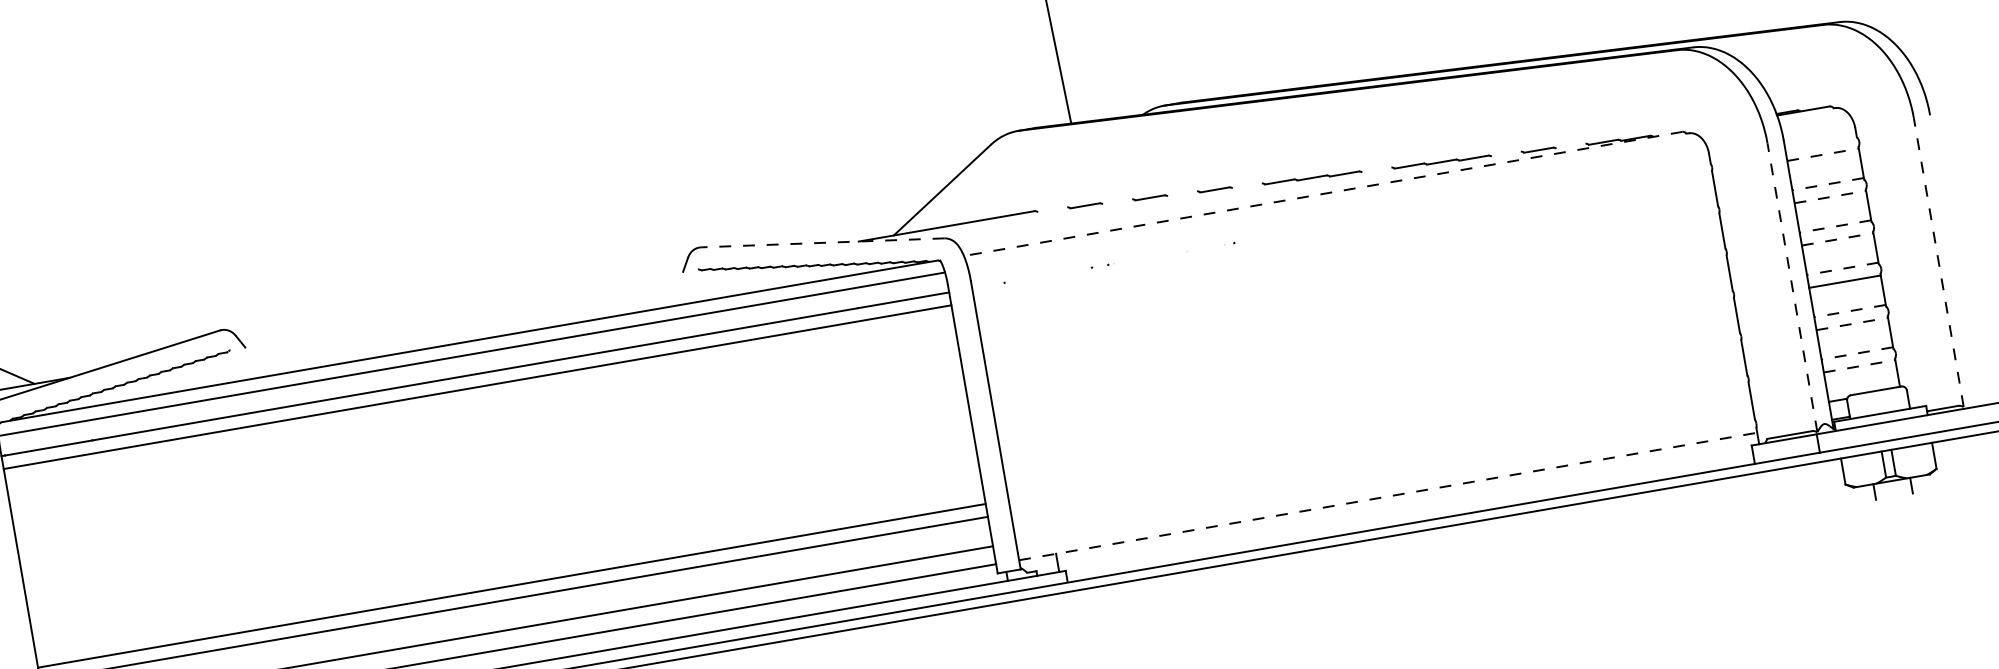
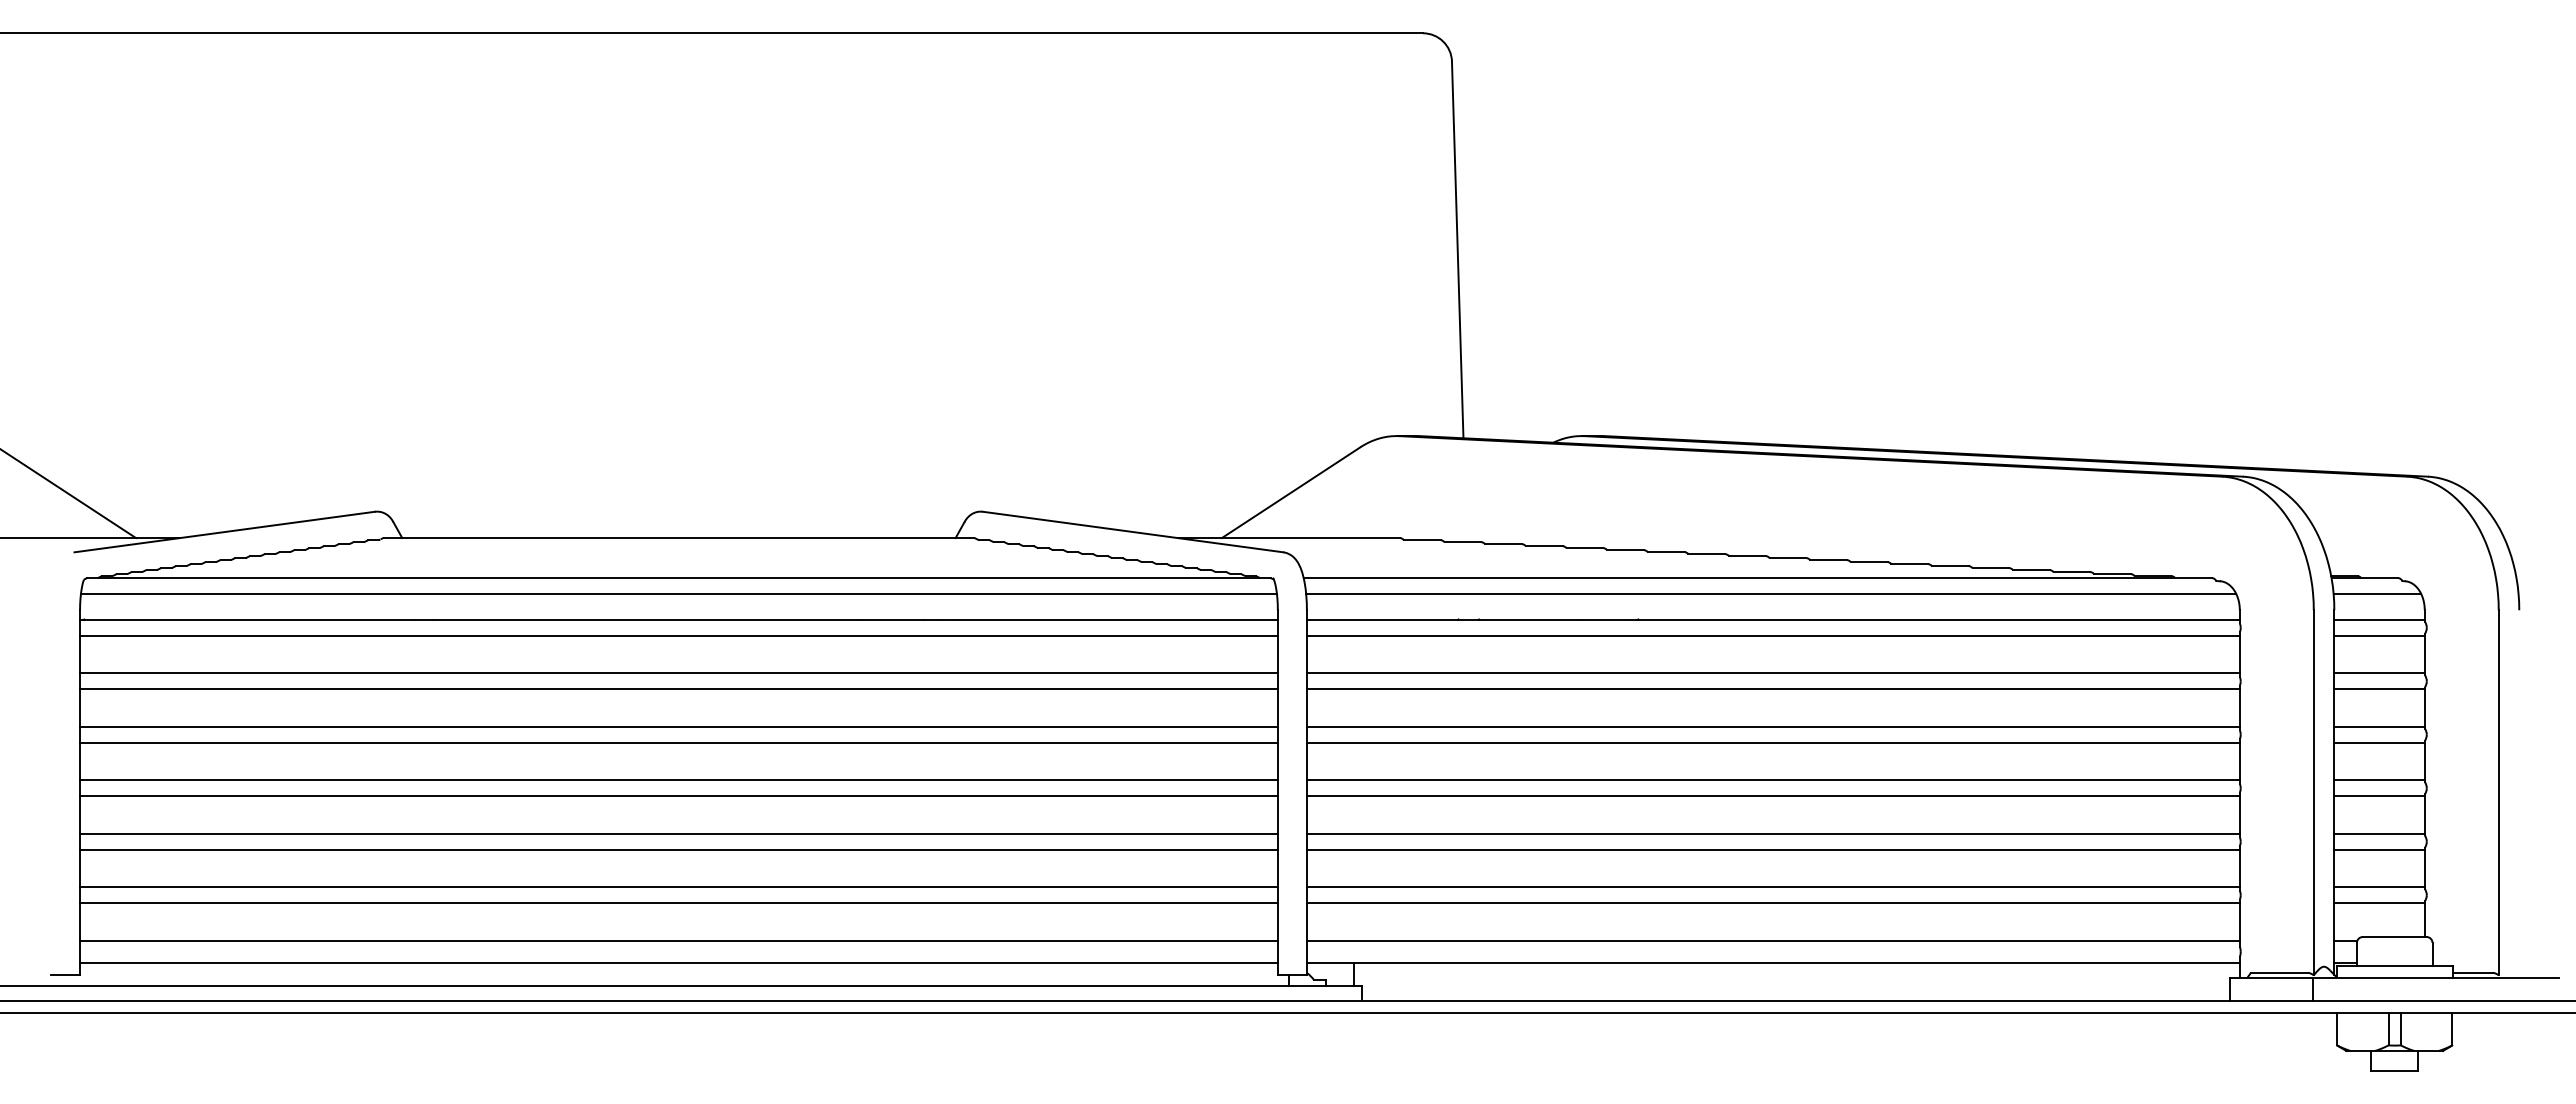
line: (1815, 122) -> (2377, 594), added
line: (1820, 141) -> (2379, 619), added
line: (1570, 146) -> (2071, 572), added
line: (1506, 154) -> (1990, 568), added
line: (1823, 154) -> (2380, 635), dashed -> solid
line: (1376, 170) -> (1828, 560), added
line: (1828, 184) -> (2379, 673), dashed -> solid
line: (1246, 186) -> (1665, 552), added
line: (1182, 194) -> (1584, 548), added
line: (1323, 194) -> (1757, 578), dashed -> solid
line: (1831, 196) -> (2380, 689), dashed -> solid
line: (1117, 202) -> (1503, 544), added
line: (1336, 205) -> (1771, 594), added
line: (1052, 210) -> (1421, 540), added
line: (1340, 224) -> (1772, 619), added
line: (1835, 226) -> (2379, 726), dashed -> solid
line: (1342, 237) -> (1772, 635), added
line: (1838, 238) -> (2380, 742), dashed -> solid
line: (823, 243) -> (1133, 532), dashed -> solid
line: (1938, 262) -> (2498, 792), dashed -> solid
line: (1347, 267) -> (1772, 673), added
line: (1842, 269) -> (2379, 780), dashed -> solid
line: (1350, 280) -> (1772, 689), added
line: (1792, 287) -> (2313, 792), dashed -> solid
line: (1355, 309) -> (1772, 726), added
line: (463, 310) -> (678, 538), added
line: (1850, 311) -> (2379, 833), dashed -> solid
line: (1357, 322) -> (1772, 742), added
line: (1853, 323) -> (2380, 849), dashed -> solid
line: (1362, 352) -> (1772, 780), added
line: (1857, 353) -> (2379, 887), dashed -> solid
line: (1364, 364) -> (1772, 796), added
line: (1860, 366) -> (2380, 903), dashed -> solid
line: (1369, 394) -> (1772, 833), added
line: (1371, 406) -> (1772, 849), added
line: (482, 416) -> (678, 673), added
line: (484, 429) -> (678, 689), added
line: (1377, 436) -> (1772, 887), added
line: (1379, 449) -> (1772, 903), added
line: (489, 458) -> (678, 726), added
line: (491, 471) -> (678, 742), added
line: (1384, 478) -> (1772, 940), added
line: (1388, 496) -> (1773, 963), dashed -> solid
line: (1894, 496) -> (2394, 1070), added
line: (496, 501) -> (678, 780), added
line: (499, 514) -> (678, 796), added
line: (504, 543) -> (678, 833), added
line: (506, 556) -> (678, 849), added

